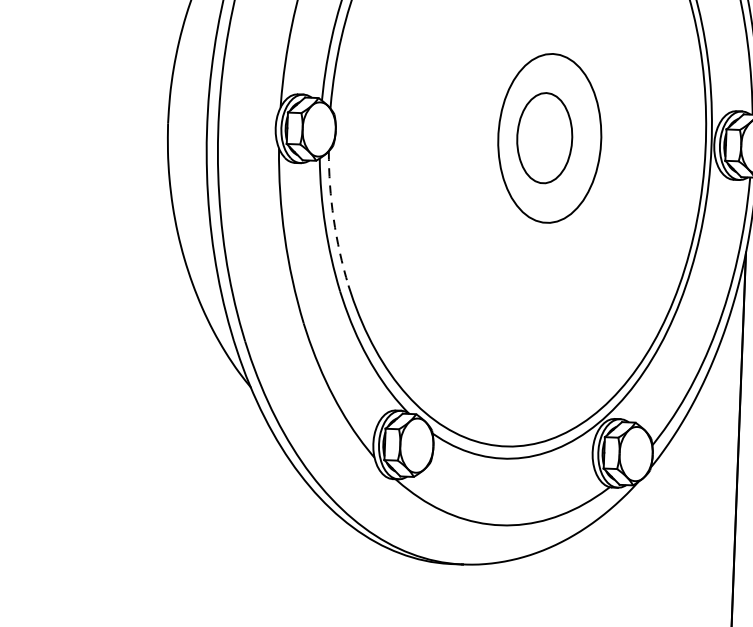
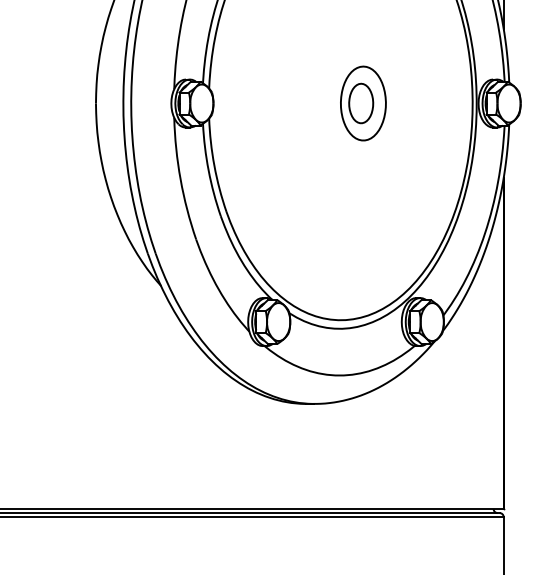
part: (549, 138) -> (363, 103), size x0.62
arc: (333, 218) -> (214, 165), dashed -> solid

